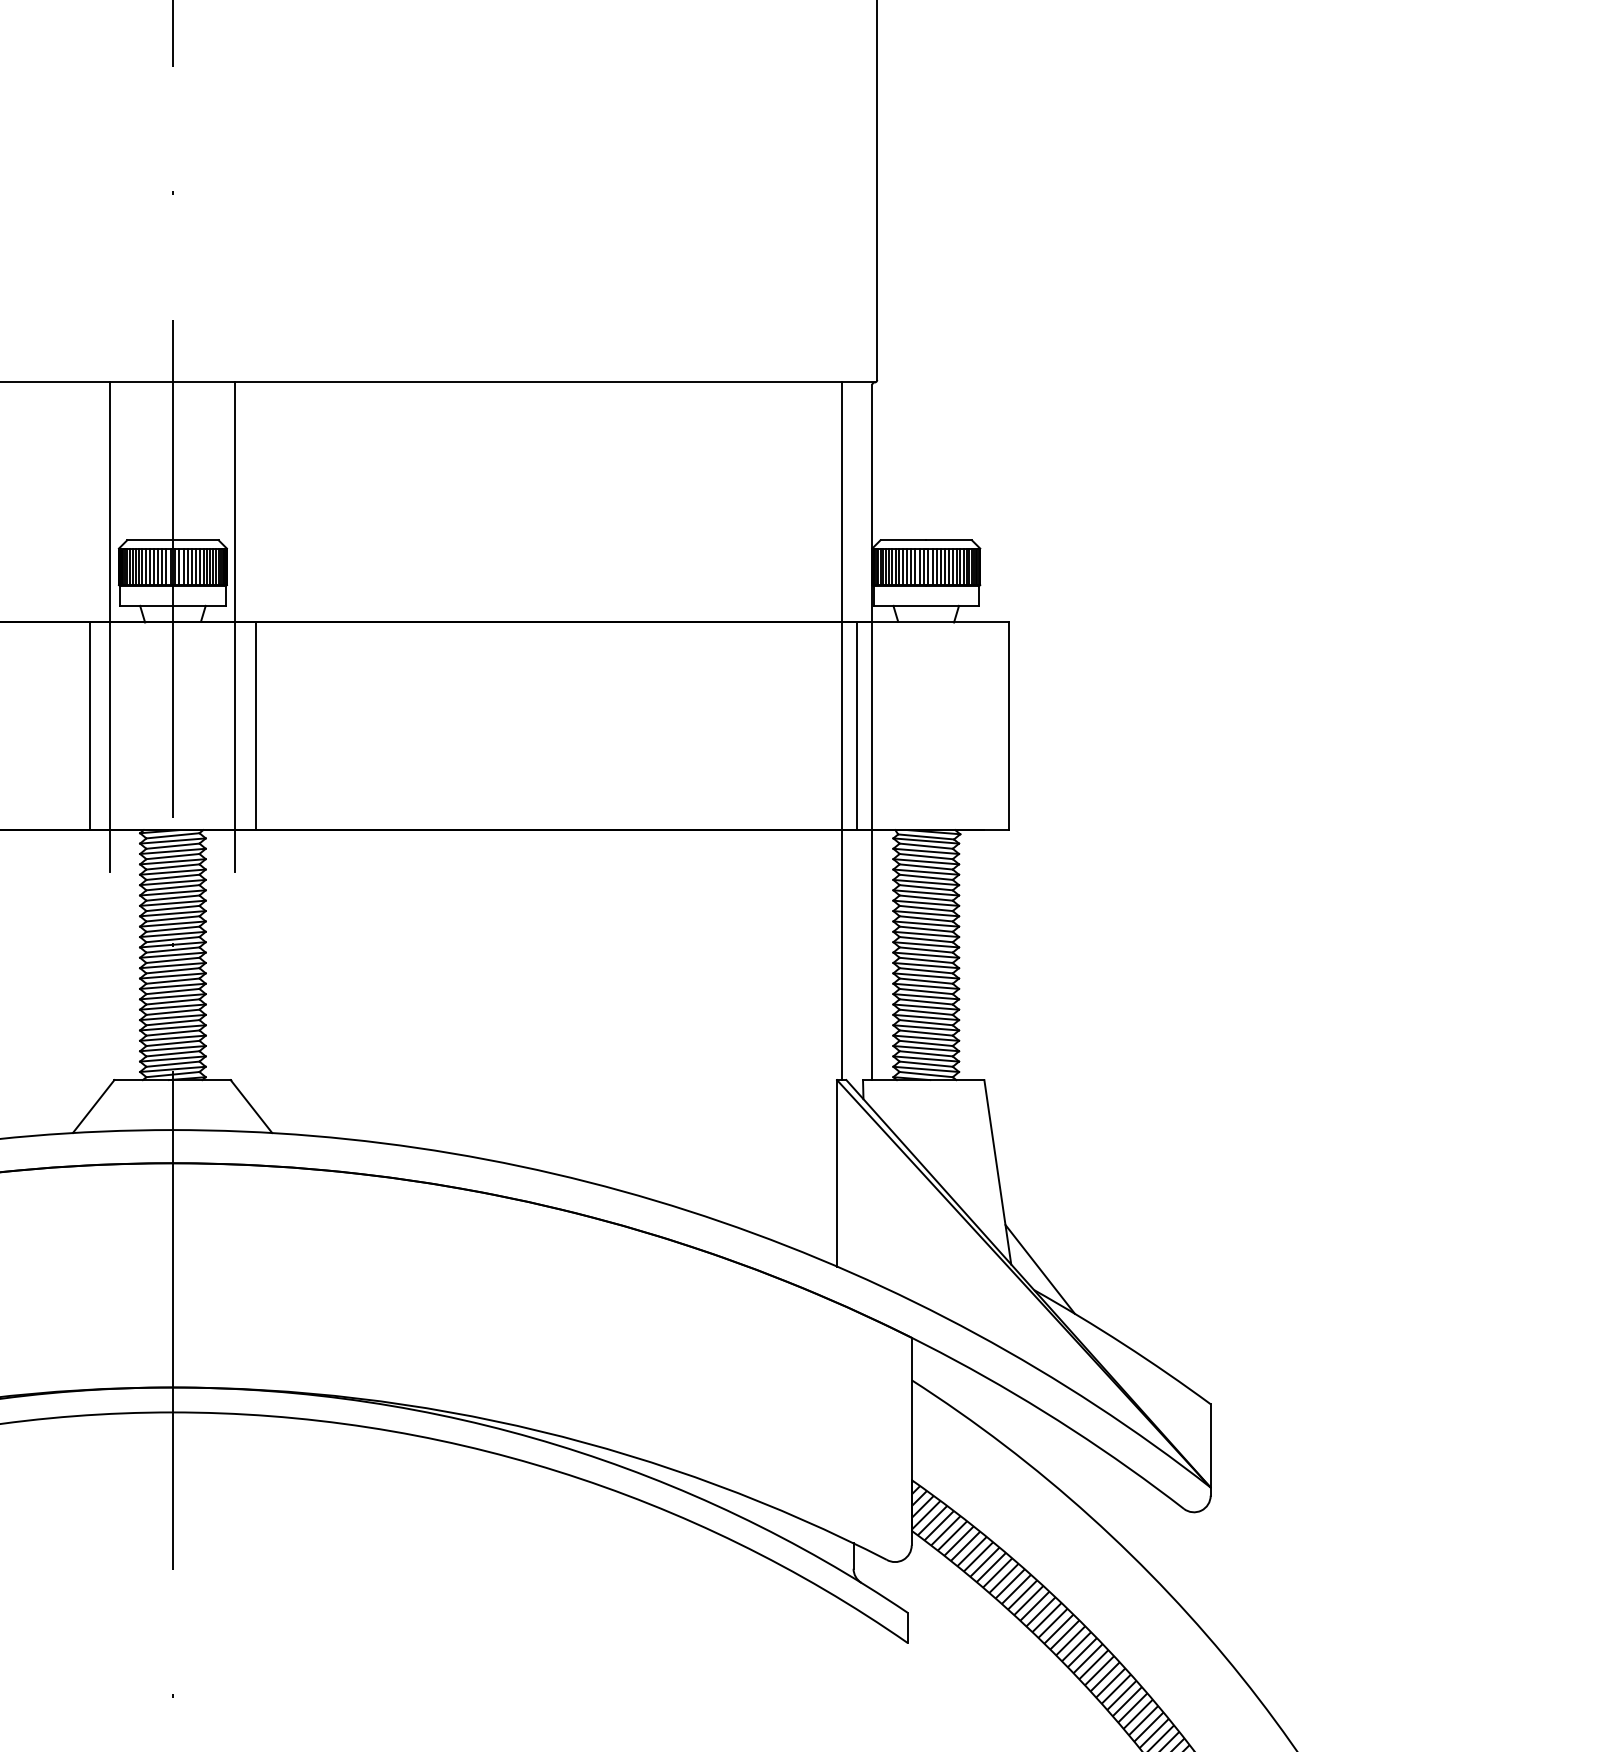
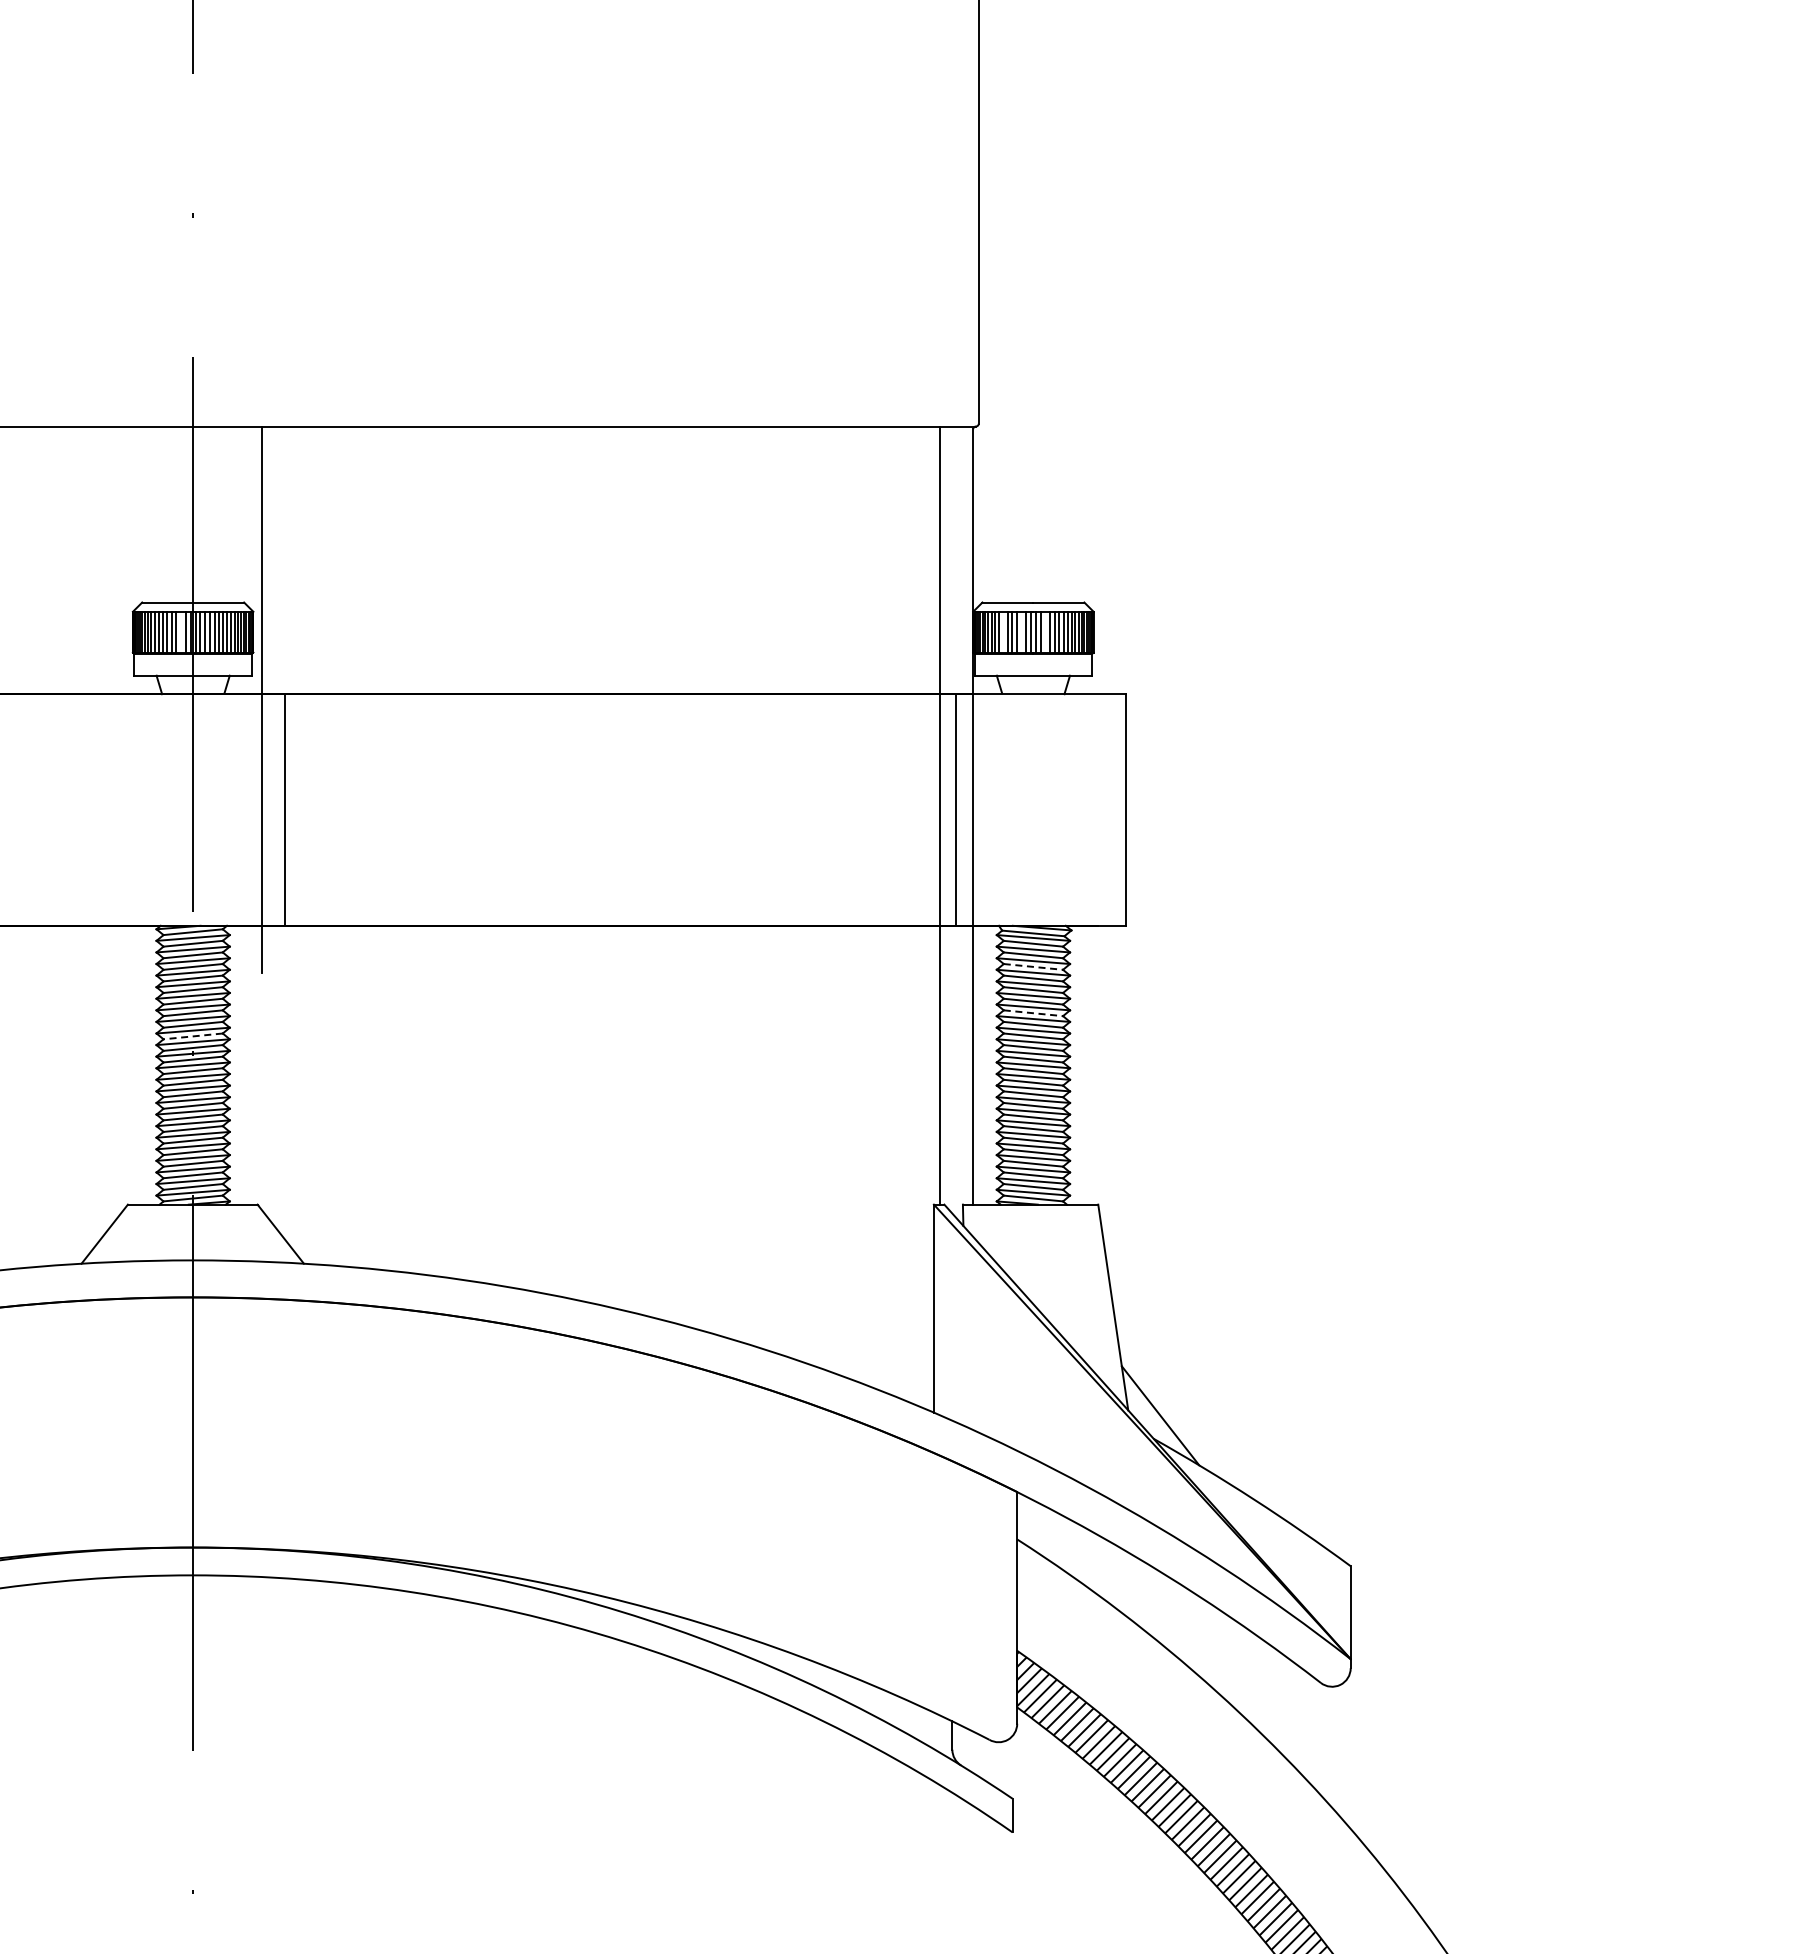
line: (162, 566) -> (181, 631), removed
line: (899, 566) -> (1003, 631), removed
line: (915, 566) -> (1021, 631), removed
line: (937, 566) -> (1045, 631), removed
line: (110, 627) -> (123, 699), removed
line: (89, 725) -> (100, 809), removed
line: (926, 866) -> (1033, 966), solid -> dashed
line: (926, 908) -> (1033, 1013), solid -> dashed
line: (173, 929) -> (193, 1036), solid -> dashed

